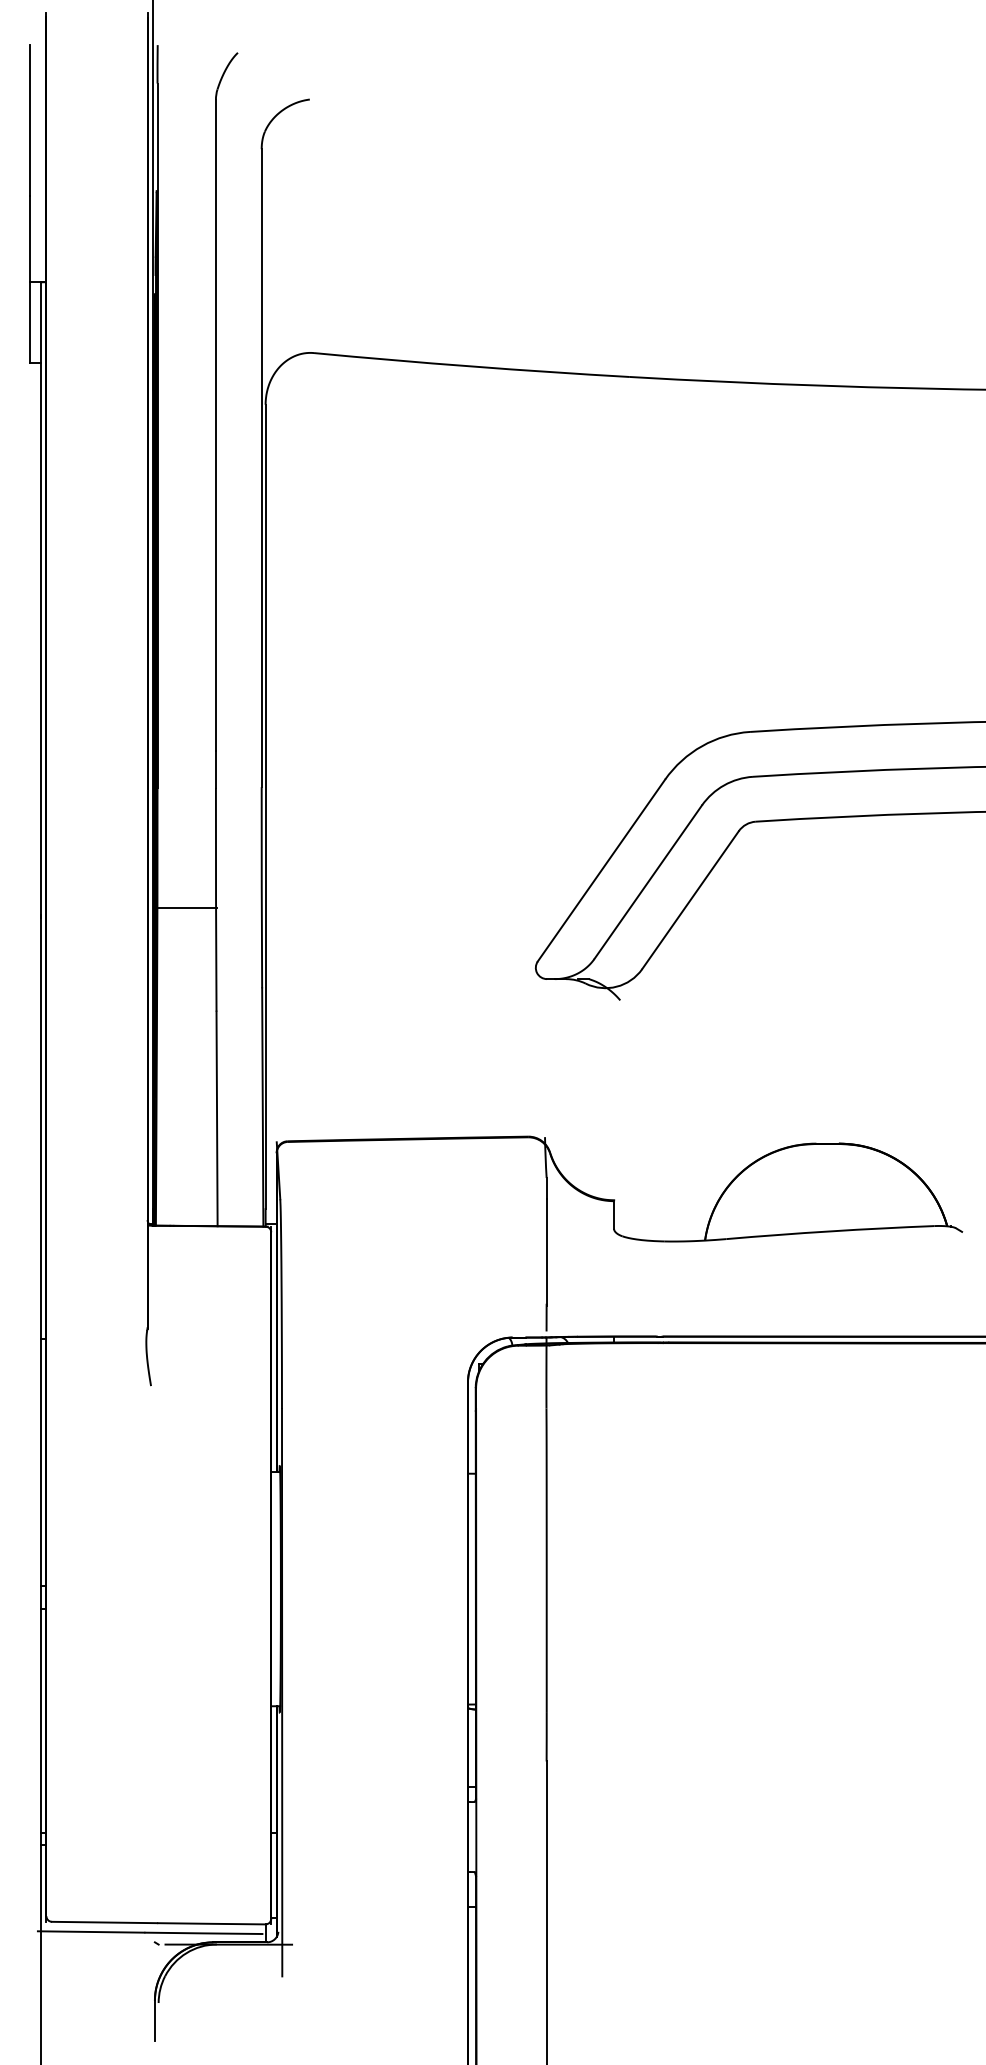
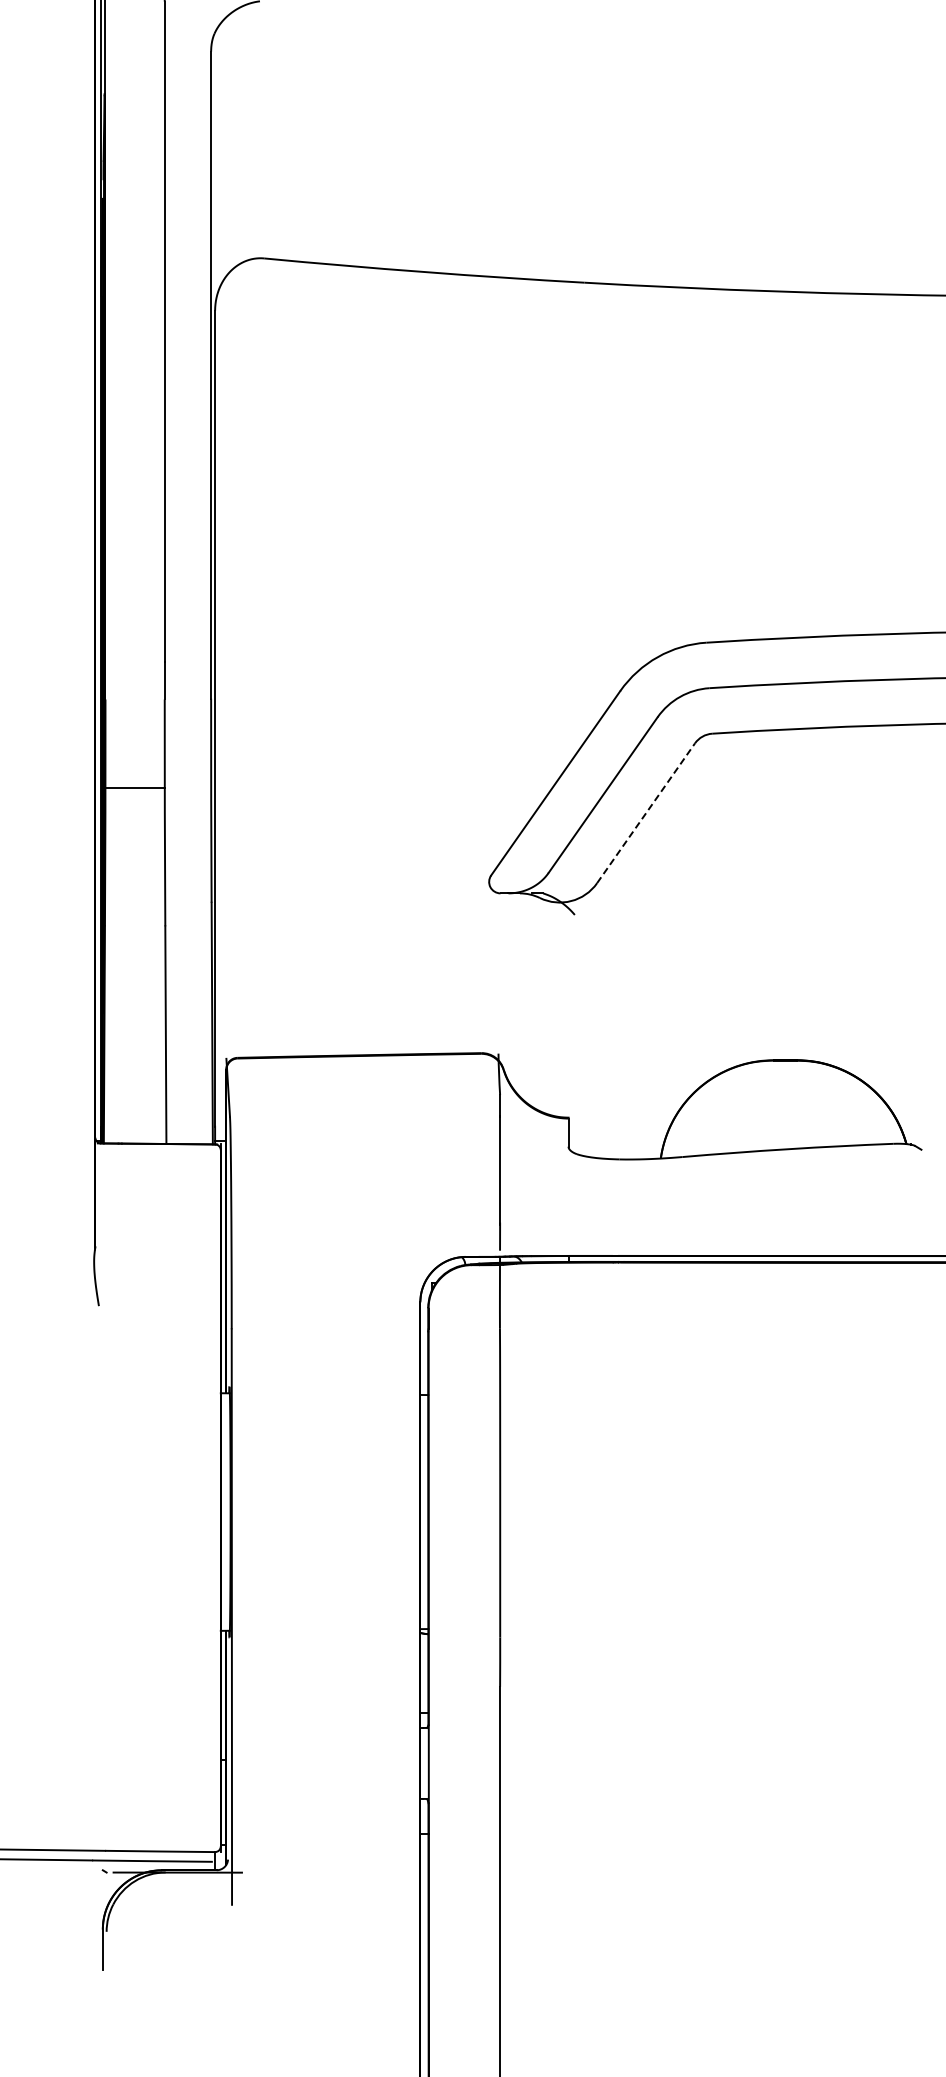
line: (690, 899) -> (646, 812), solid -> dashed
line: (186, 908) -> (134, 788), moved

